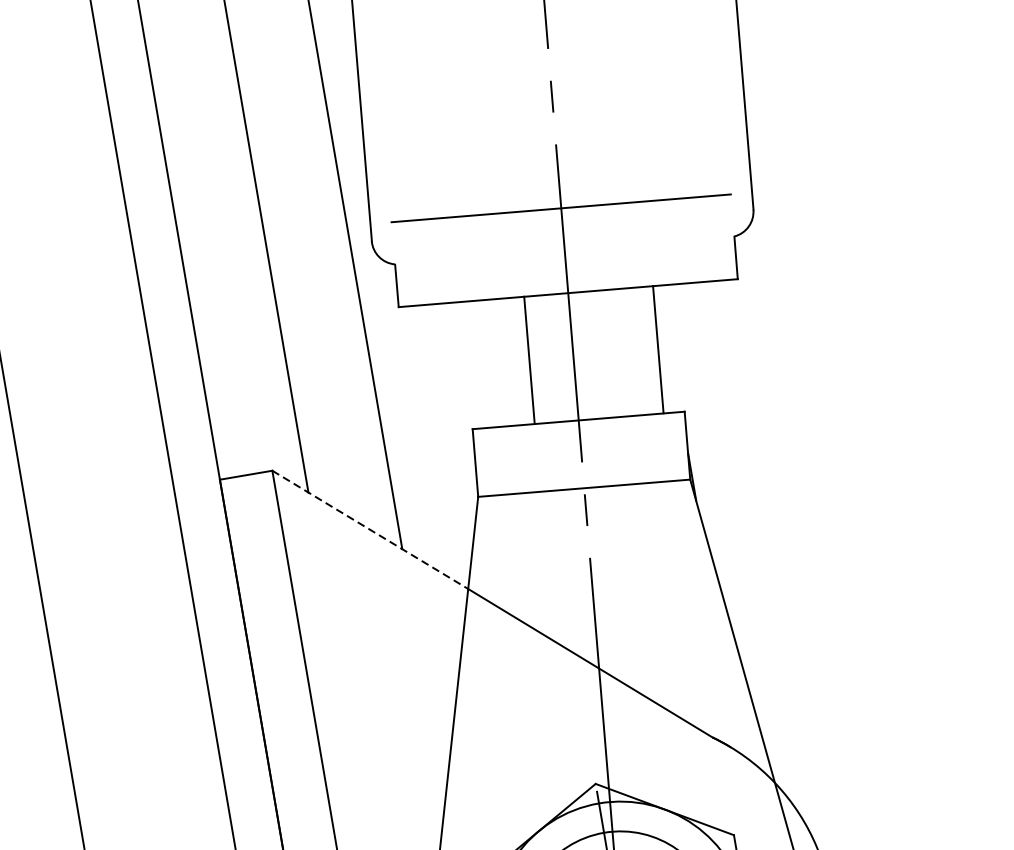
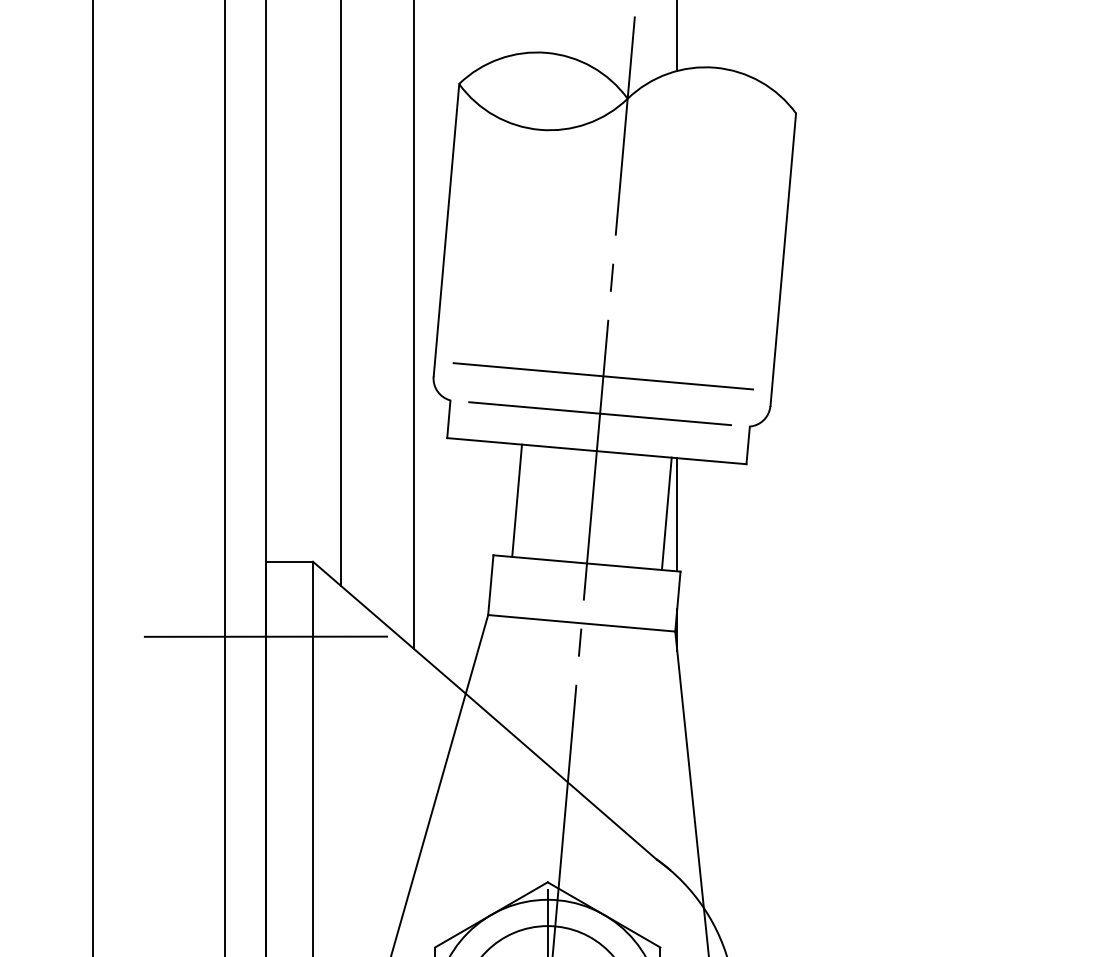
line: (565, 250) -> (600, 413), added
line: (670, 348) -> (677, 514), added
line: (529, 359) -> (517, 500), moved
line: (370, 530) -> (389, 628), dashed -> solid
line: (233, 563) -> (265, 636), added

